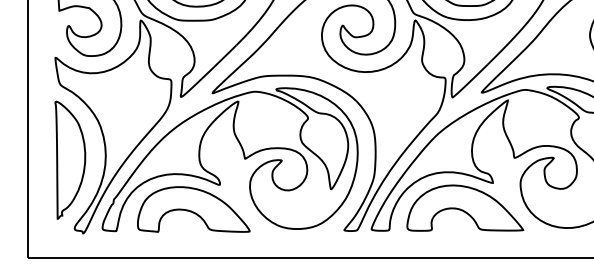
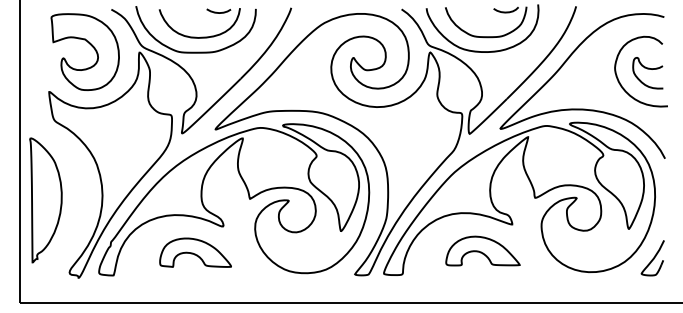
part: (69, 160) -> (45, 200), moved
part: (464, 207) -> (482, 250), size x0.6
part: (193, 209) -> (195, 252), size x0.6

